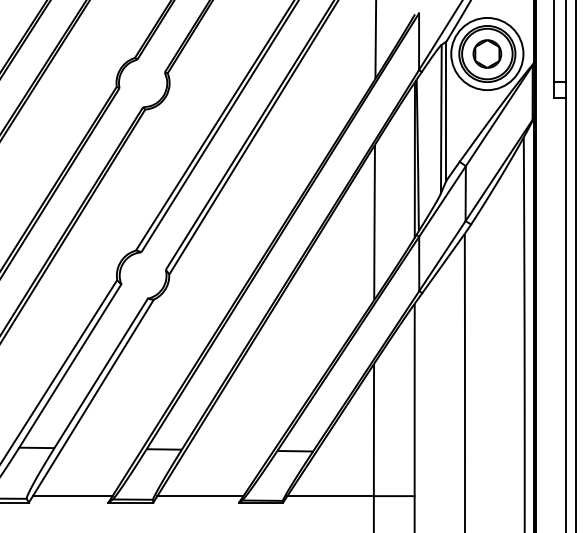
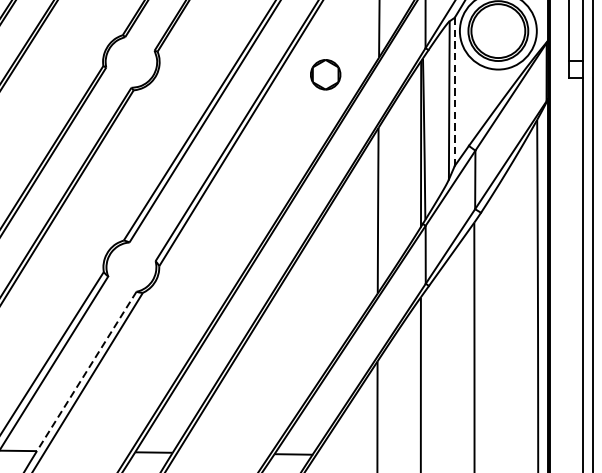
part: (487, 53) -> (325, 74), moved
line: (446, 111) -> (454, 92), solid -> dashed
line: (100, 373) -> (85, 371), solid -> dashed

